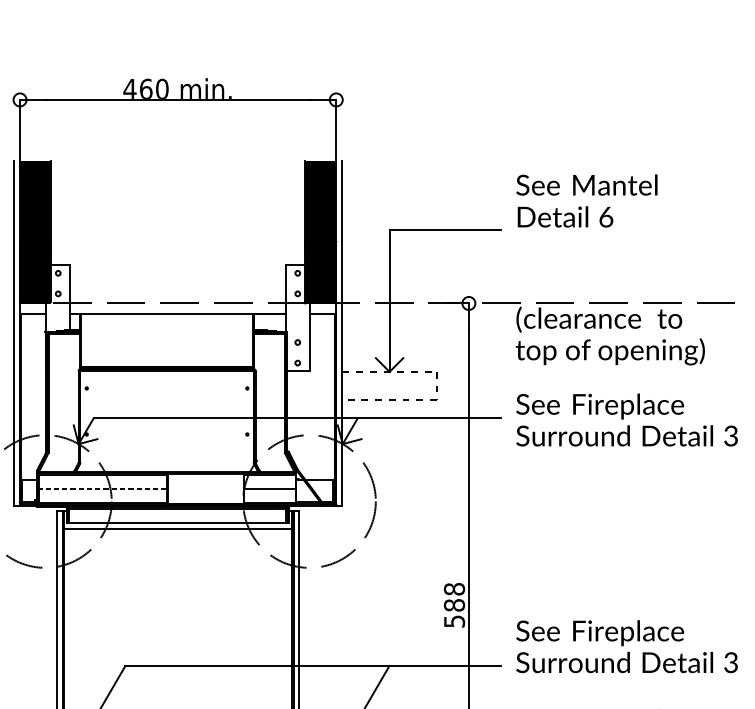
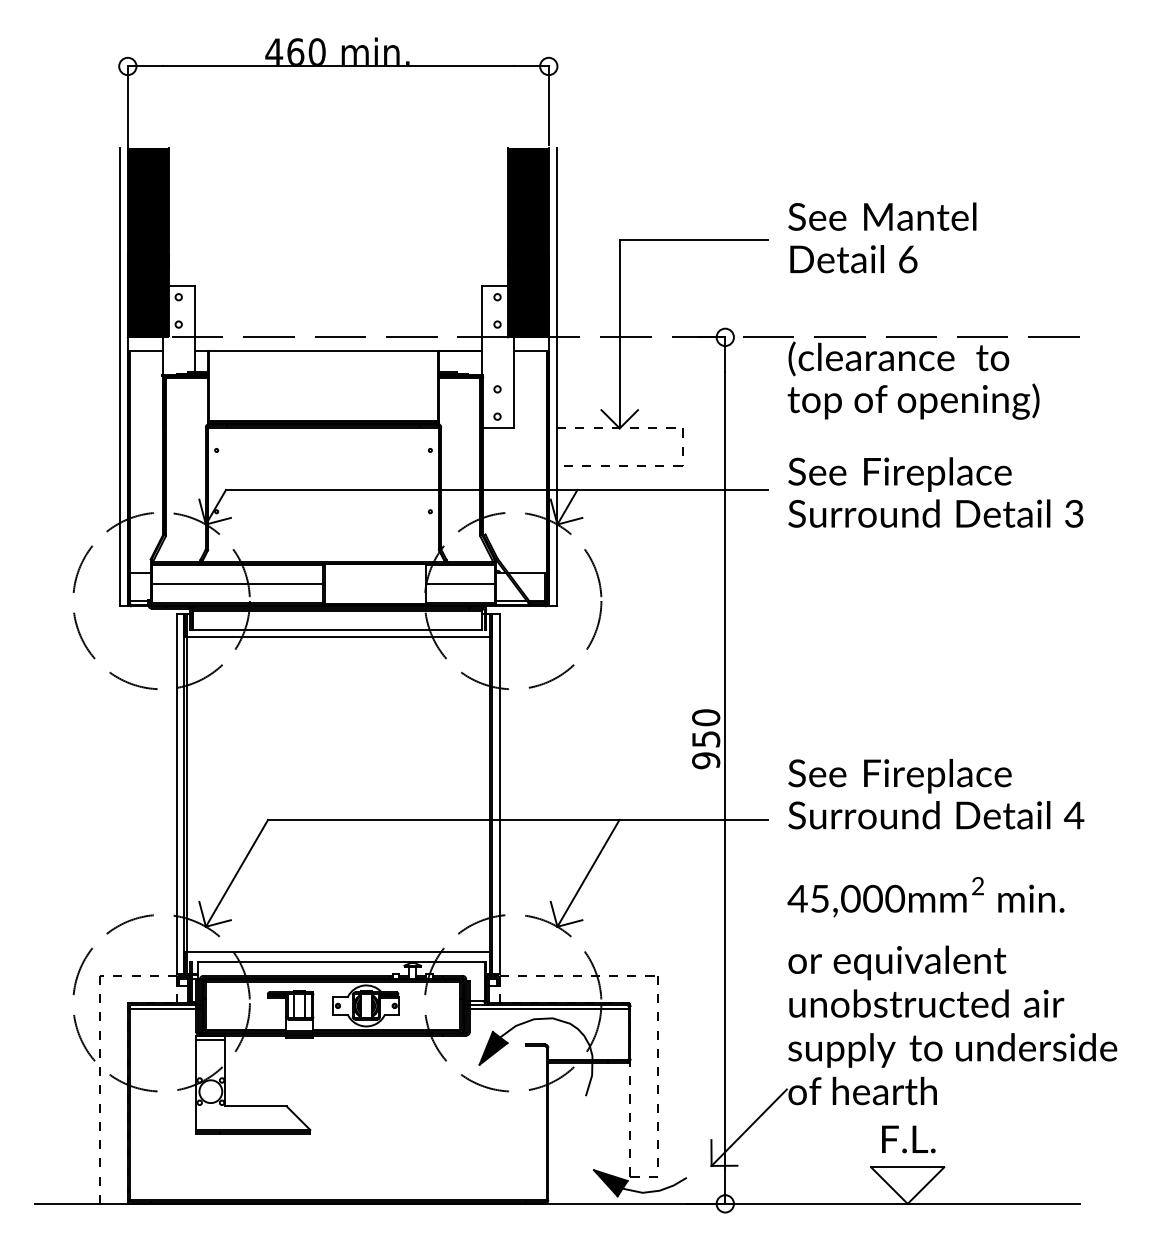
text: (587, 200) -> (882, 237), moved
line: (102, 488) -> (237, 583), dashed -> solid
text: (454, 605) -> (706, 739), 588 -> 950
text: (730, 662) -> (1073, 815), 3 -> 4

